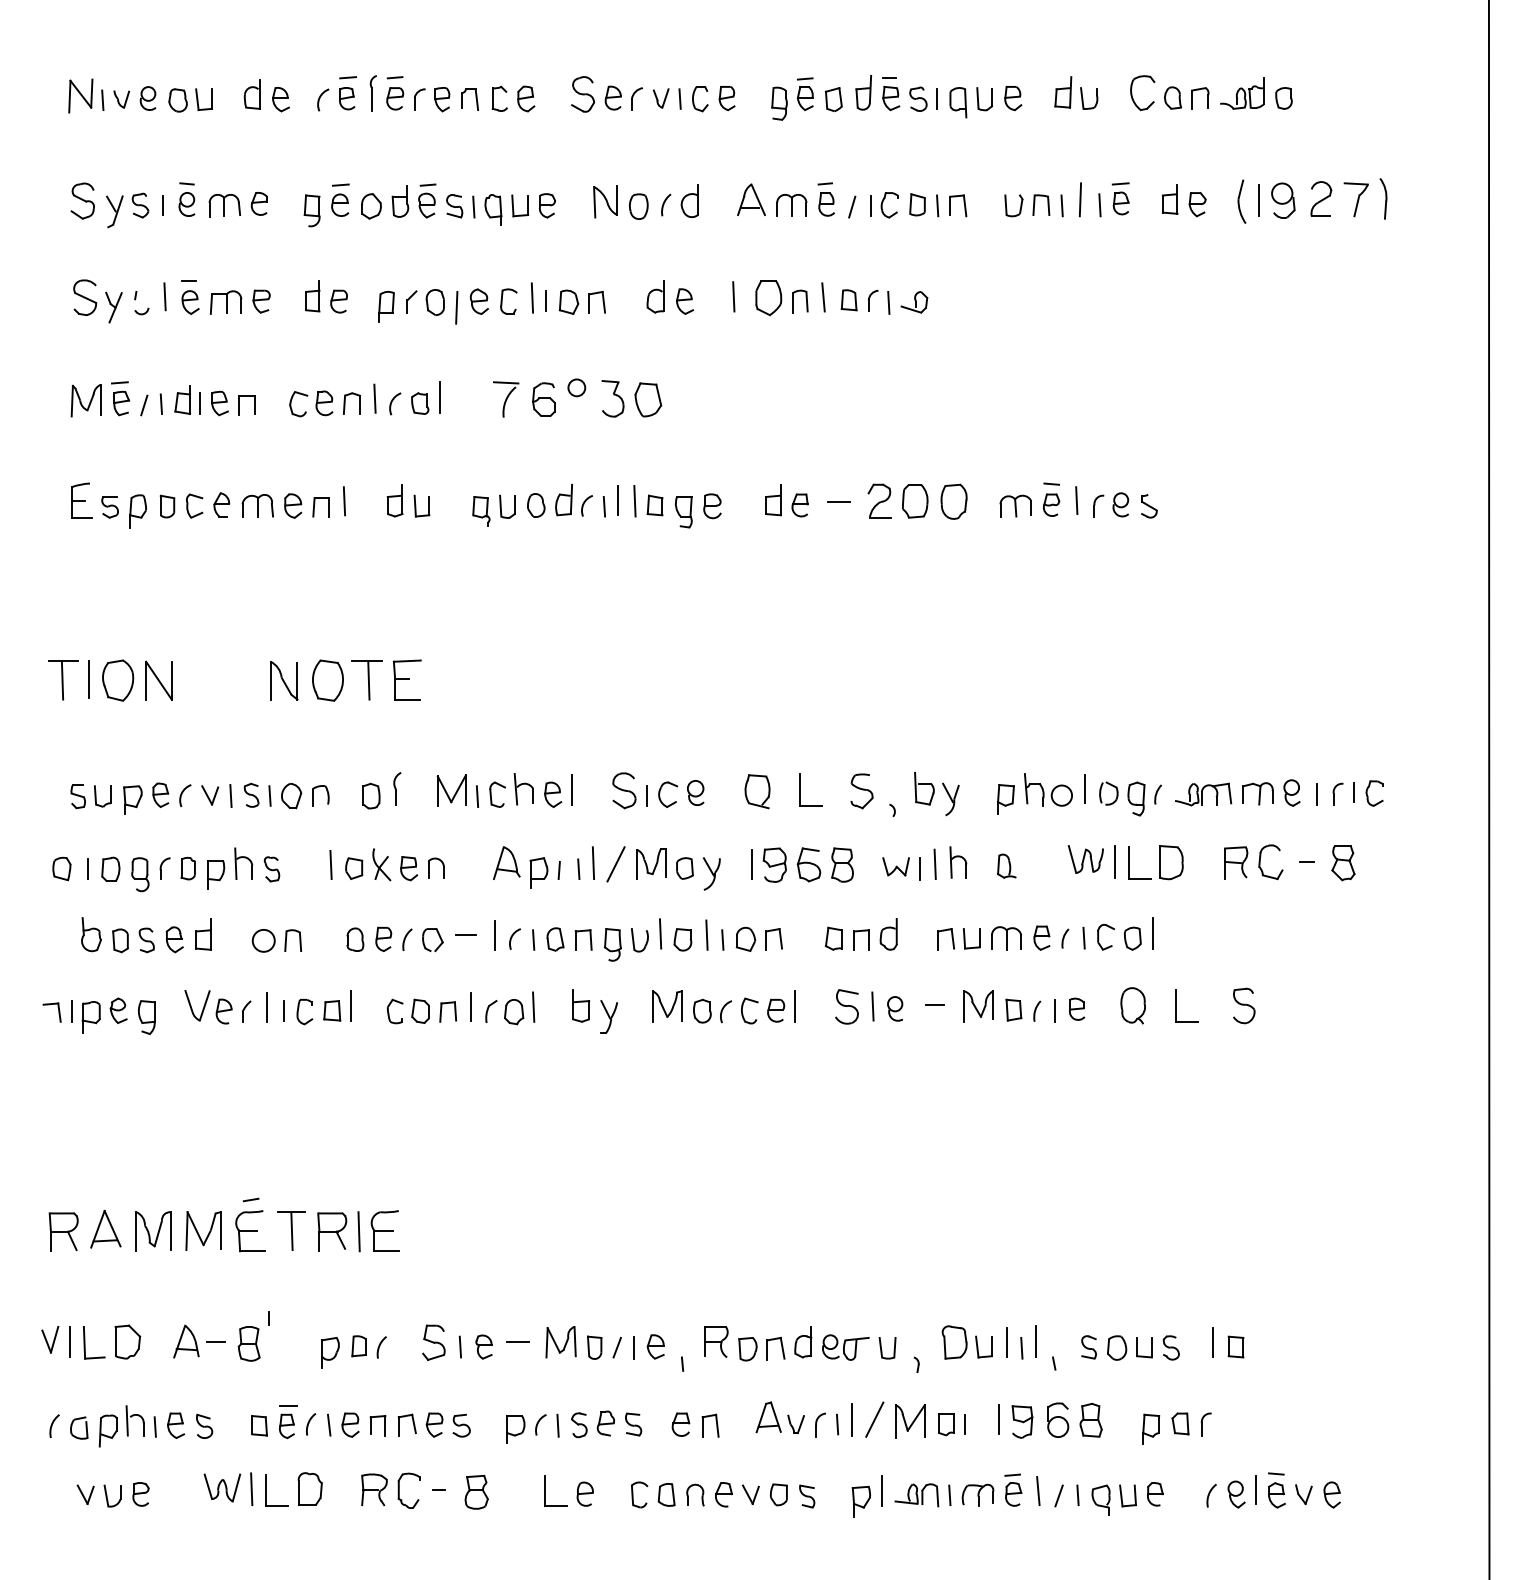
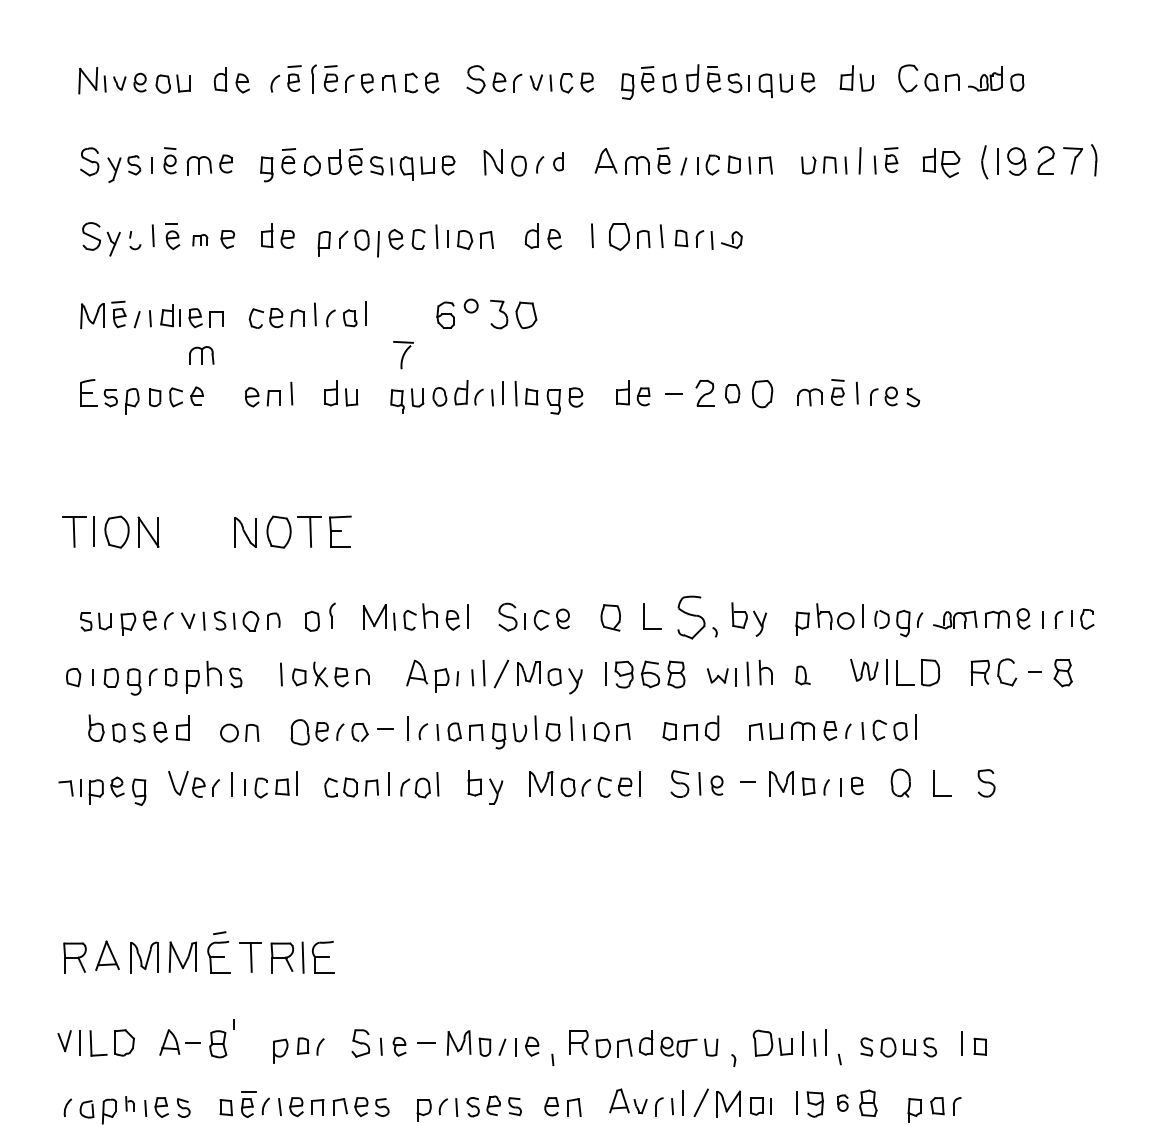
part: (689, 200) -> (558, 161), size x0.7
part: (1197, 204) -> (950, 164), size x1.4
part: (225, 302) -> (199, 240), size x0.6
part: (506, 399) -> (403, 355), moved
part: (915, 501) -> (732, 393), size x0.7
part: (257, 505) -> (201, 355), moved
part: (861, 791) -> (691, 617), size x1.6
part: (355, 939) -> (300, 732), size x1.4
part: (1058, 1419) -> (843, 1102), size x0.6
part: (134, 1420) -> (129, 1103), size x0.6

